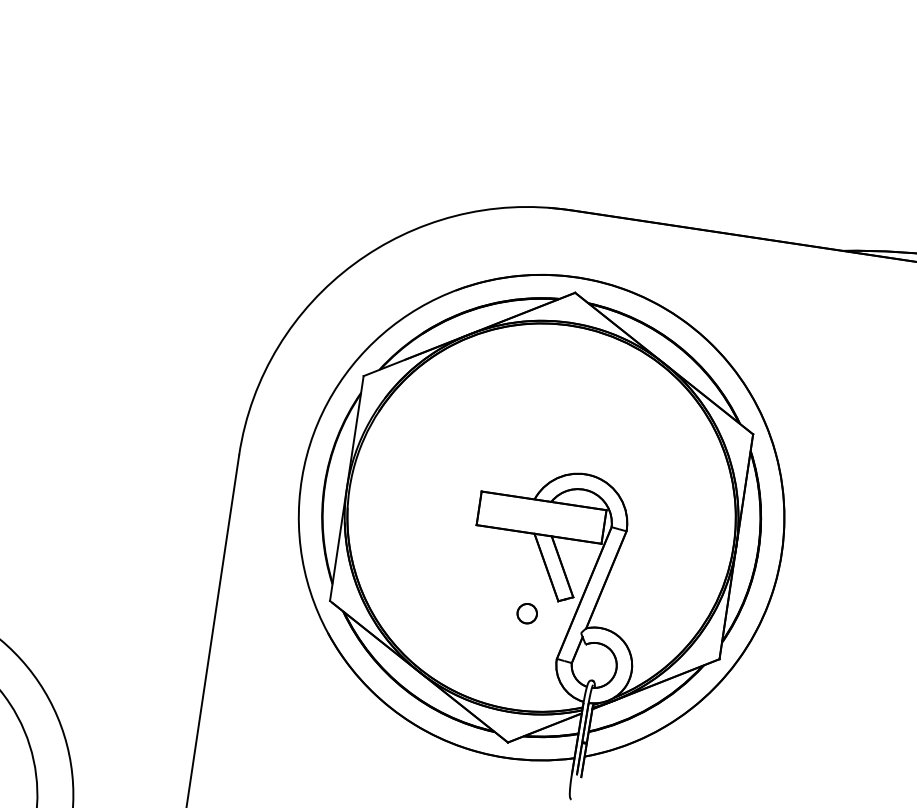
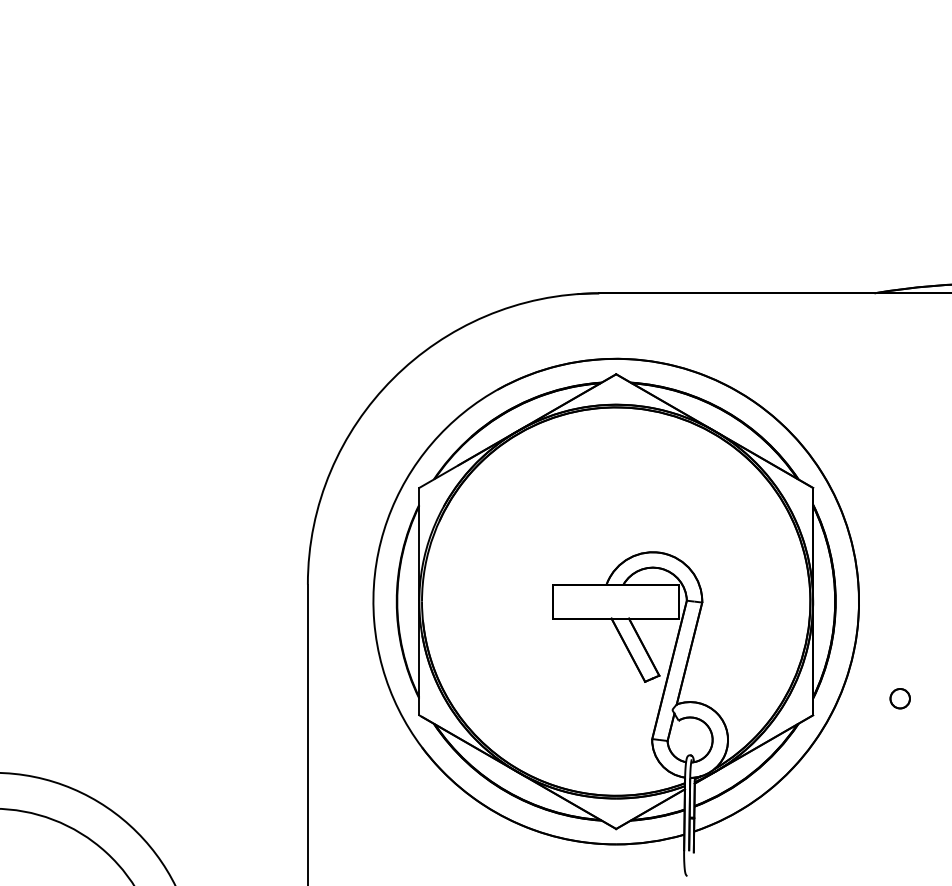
circle: (526, 613) -> (899, 698), moved

